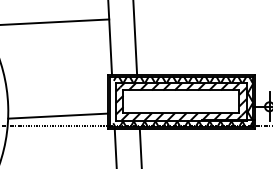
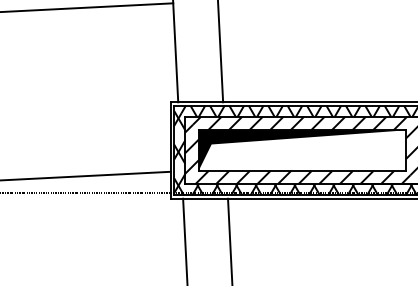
fill: (181, 101) -> (302, 150), added
hatch: (112, 102) -> (179, 151), added

